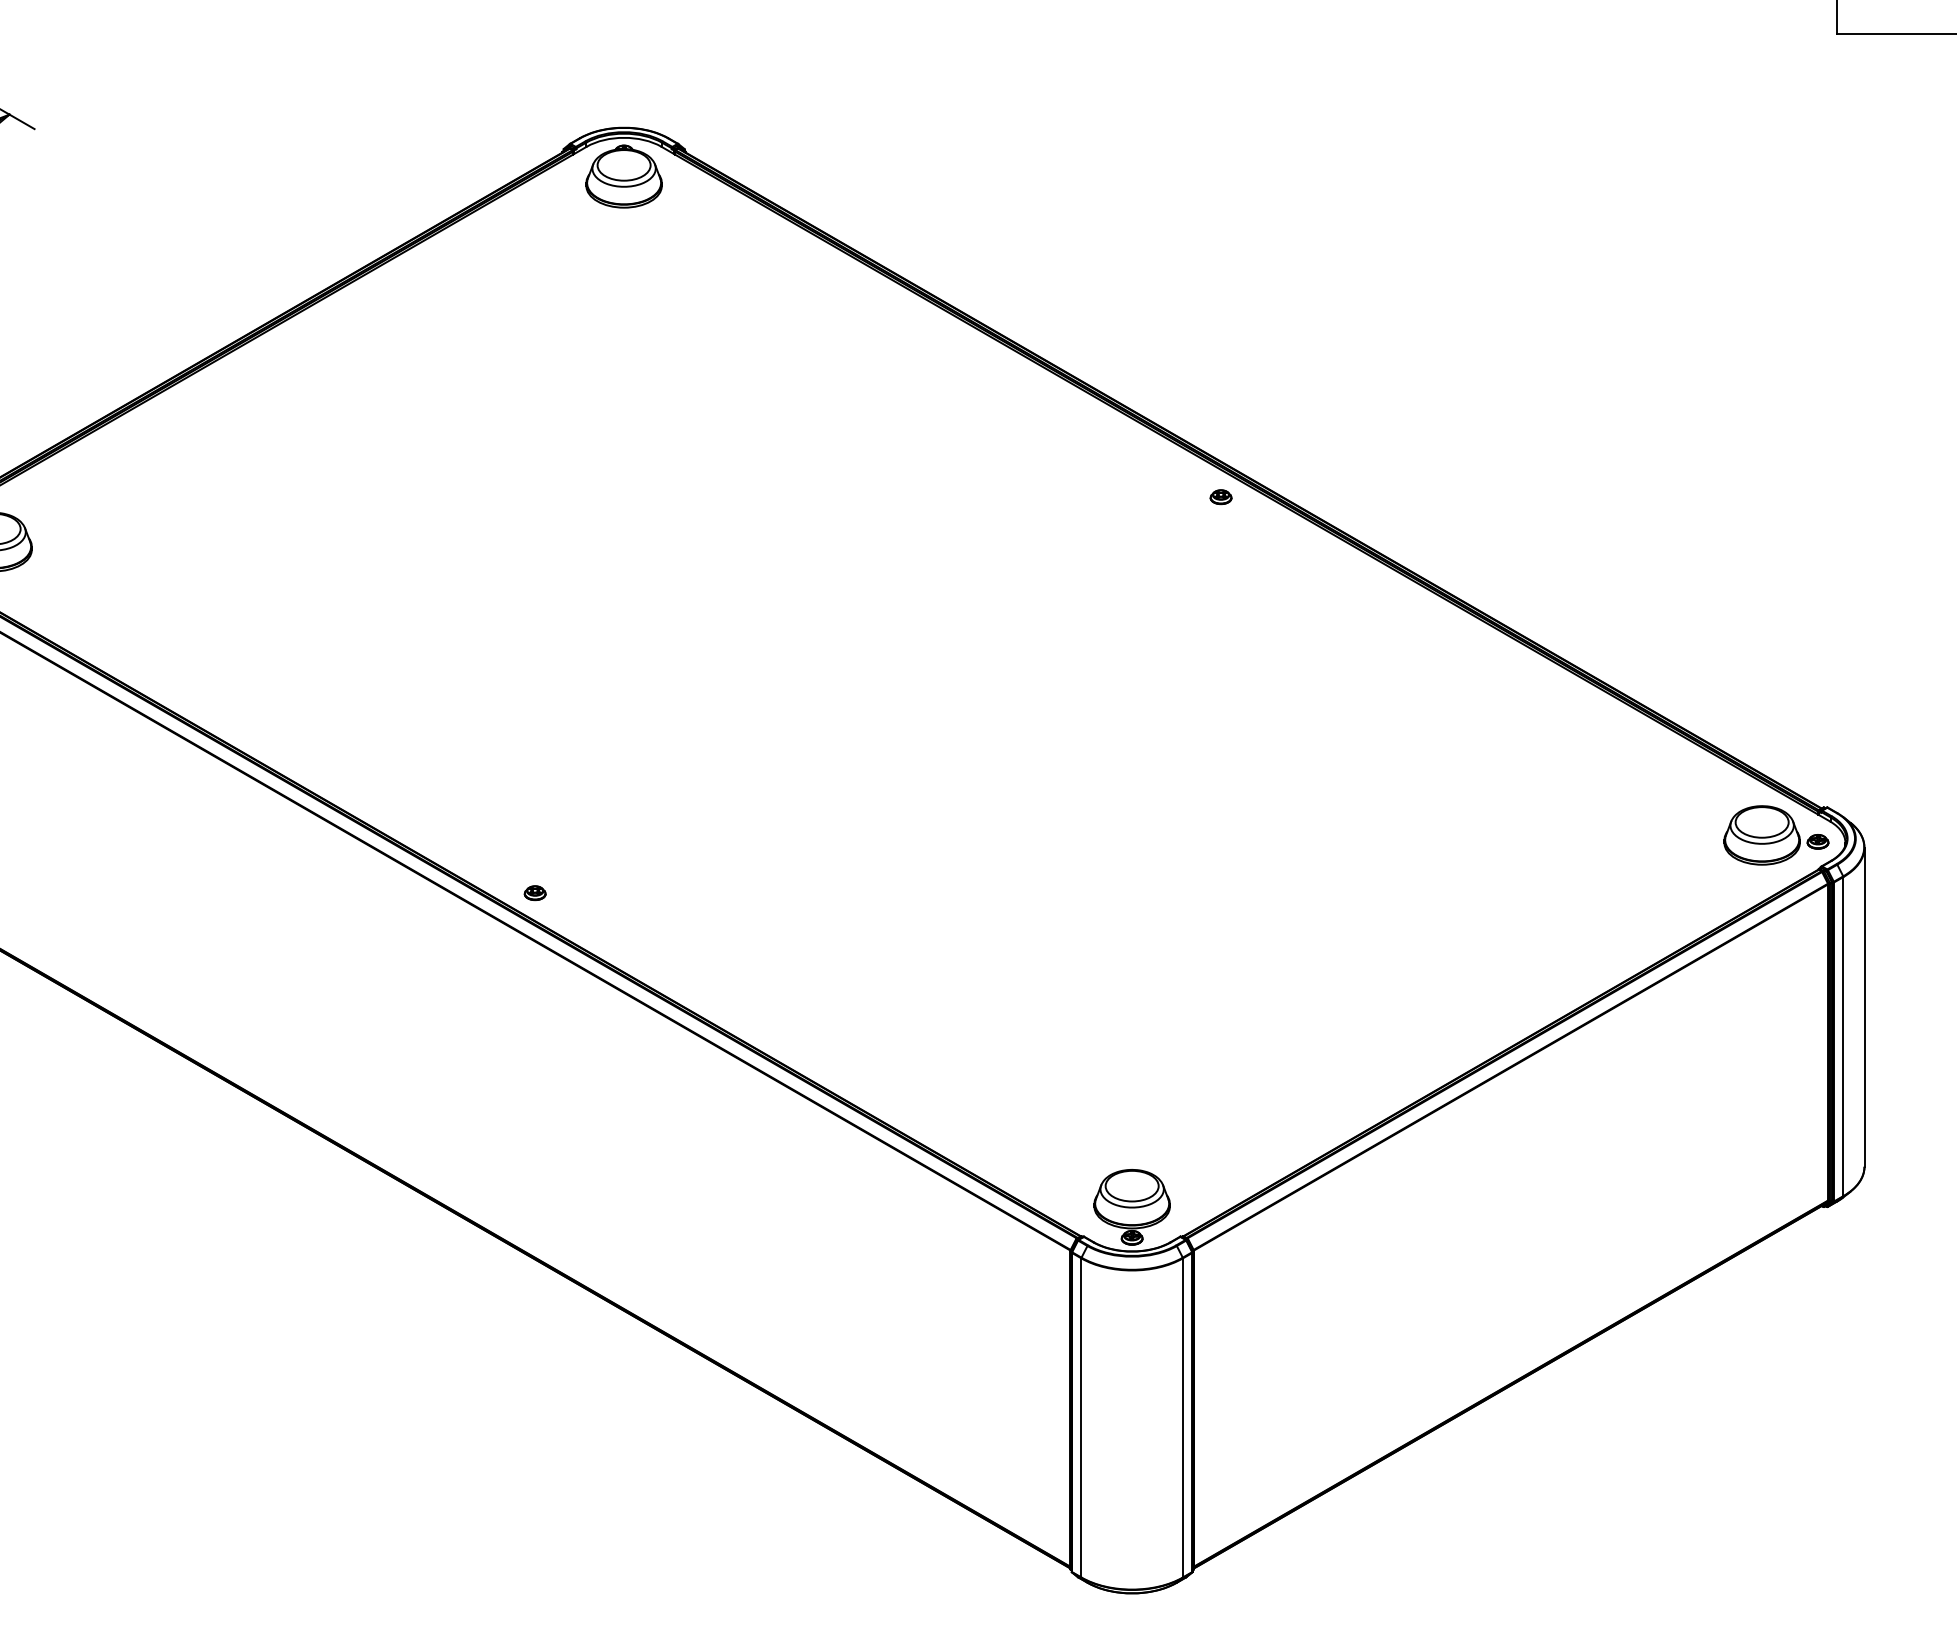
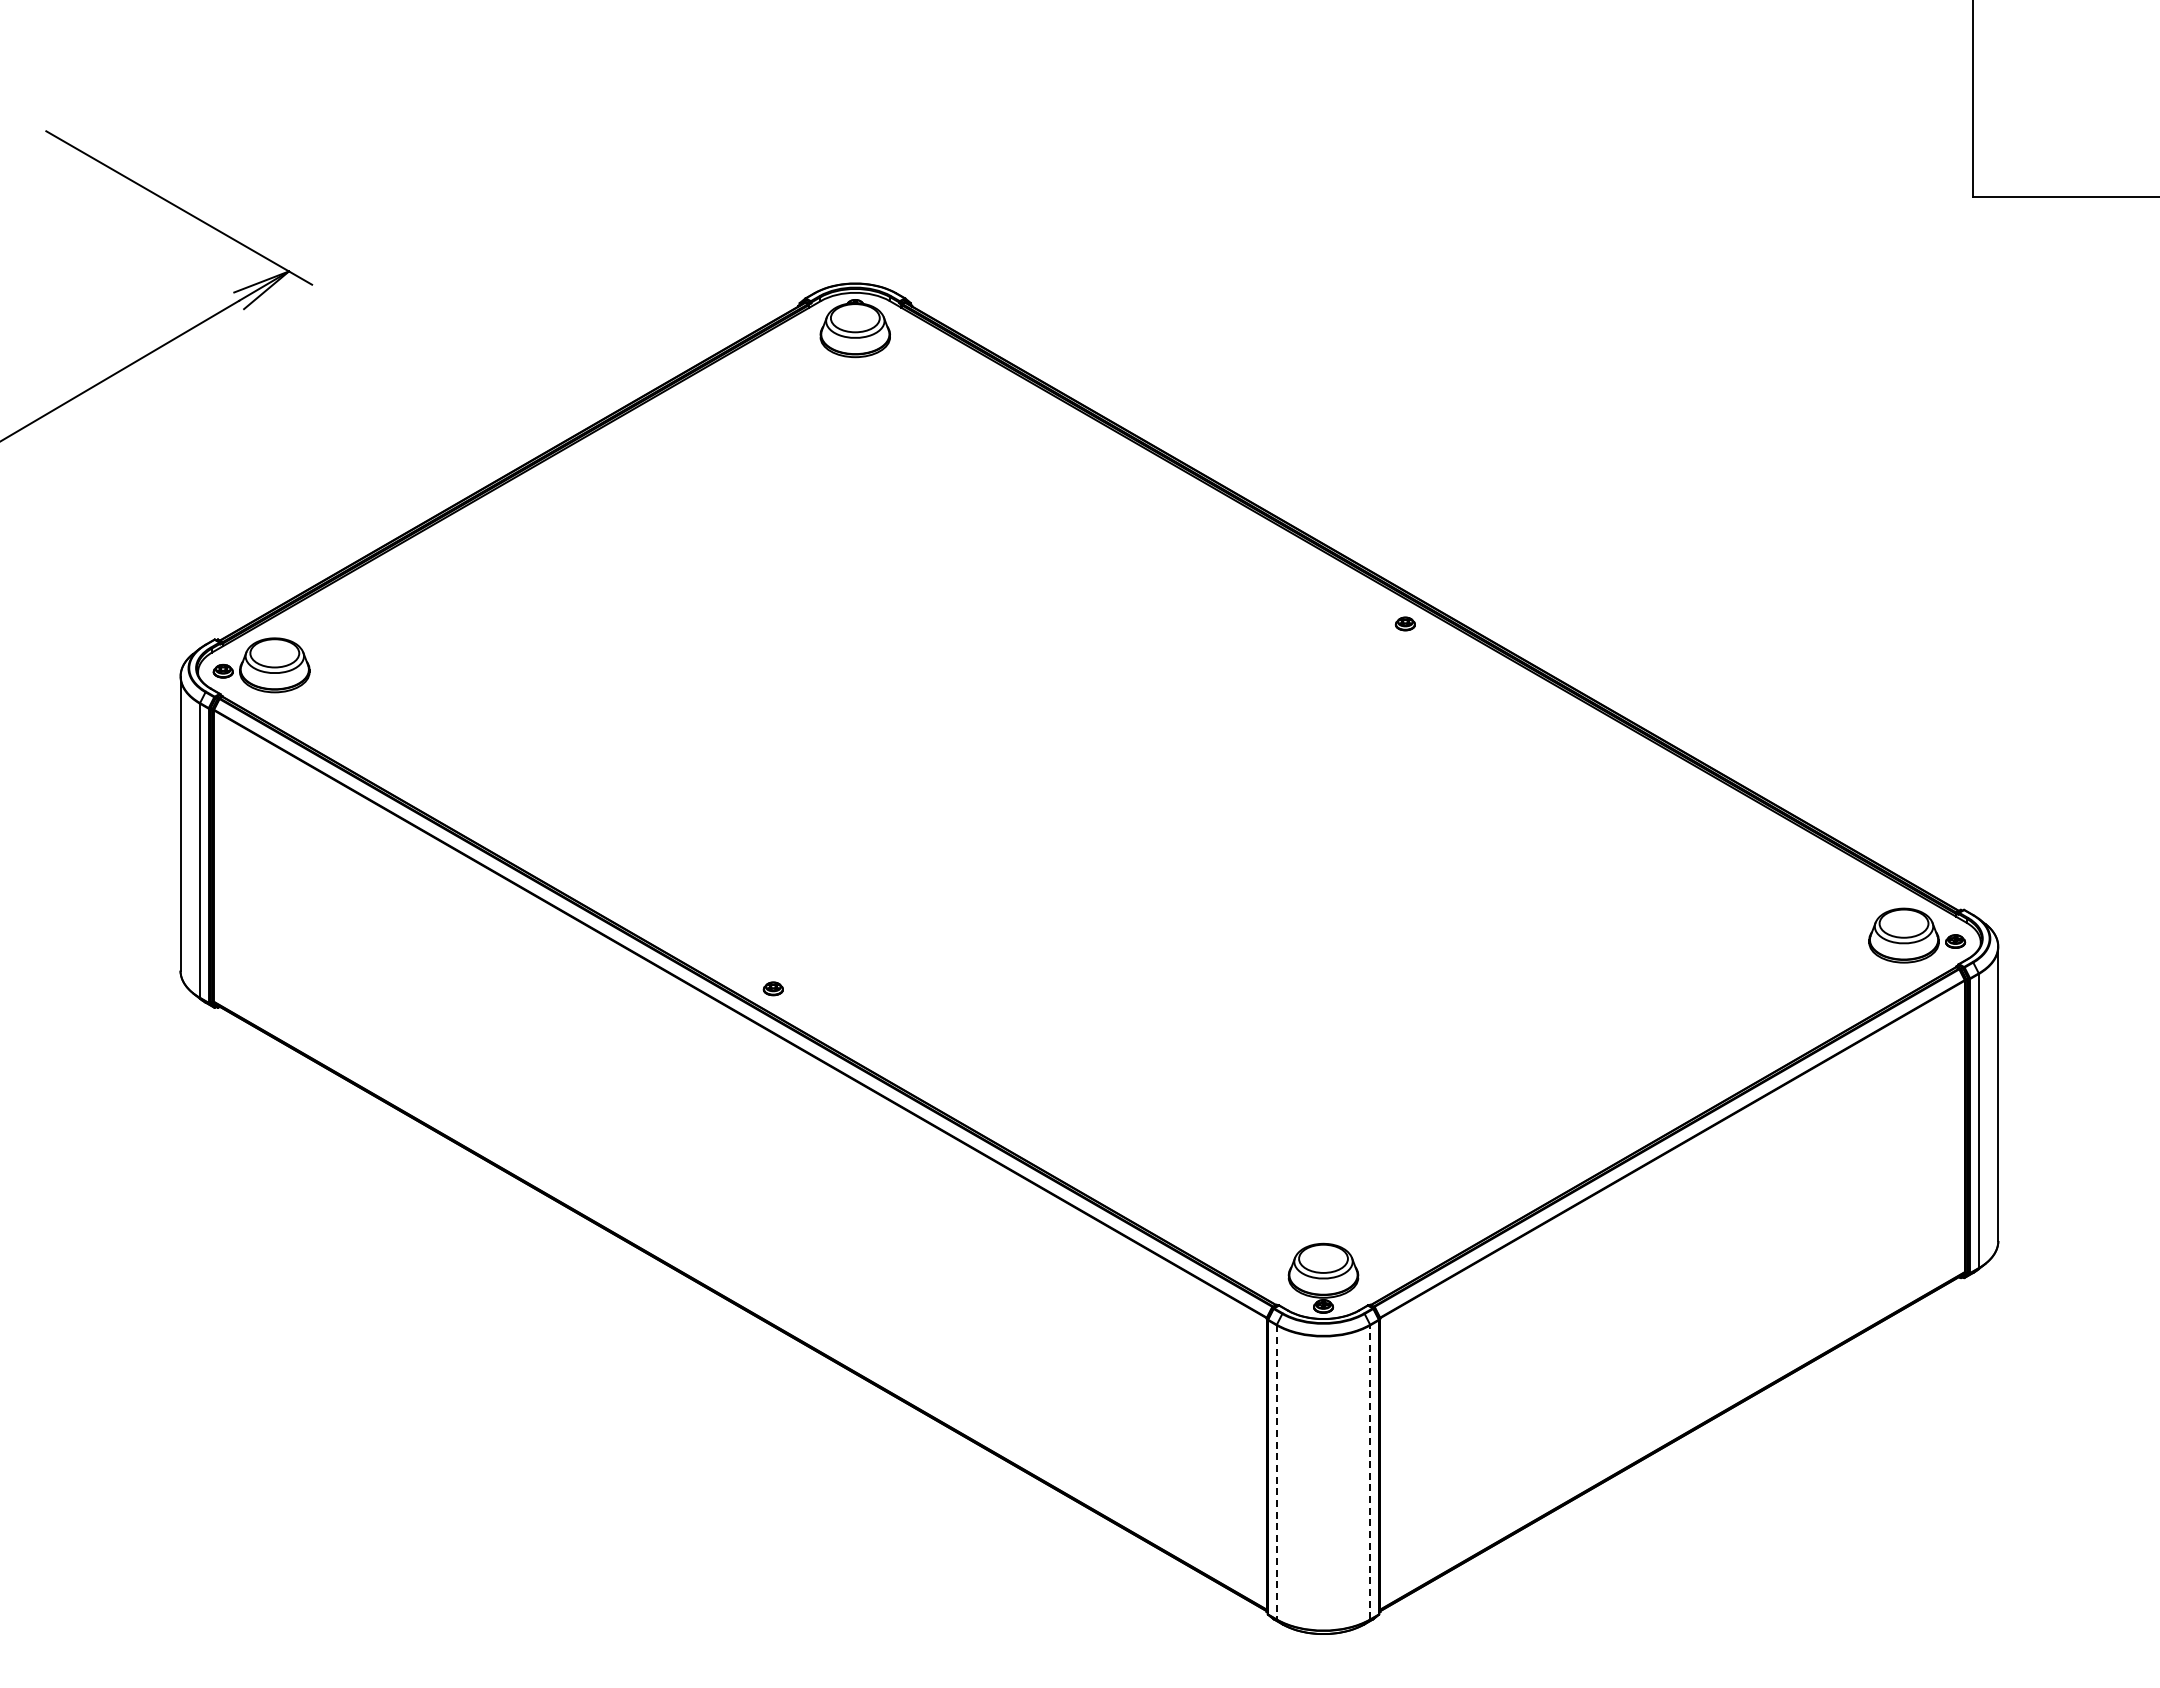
line: (1183, 1416) -> (1370, 1471), solid -> dashed
line: (1081, 1418) -> (1276, 1472), solid -> dashed

